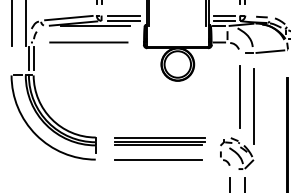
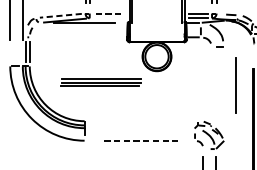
line: (124, 15) -> (109, 13), solid -> dashed
line: (68, 18) -> (60, 16), solid -> dashed
line: (123, 21) -> (109, 18), removed
line: (88, 42) -> (78, 37), removed
line: (270, 51) -> (238, 45), removed
line: (239, 96) -> (236, 85), moved
line: (254, 106) -> (224, 93), removed
part: (159, 141) -> (101, 82), moved
line: (158, 159) -> (139, 140), solid -> dashed

